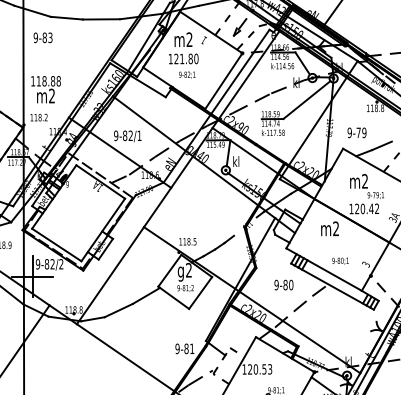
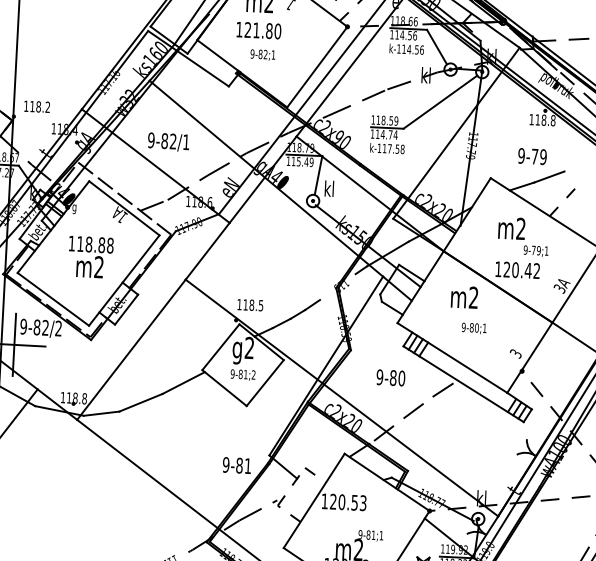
text: (45, 89) -> (89, 256), moved
text: (356, 132) -> (531, 155), moved
text: (340, 260) -> (474, 327), moved

